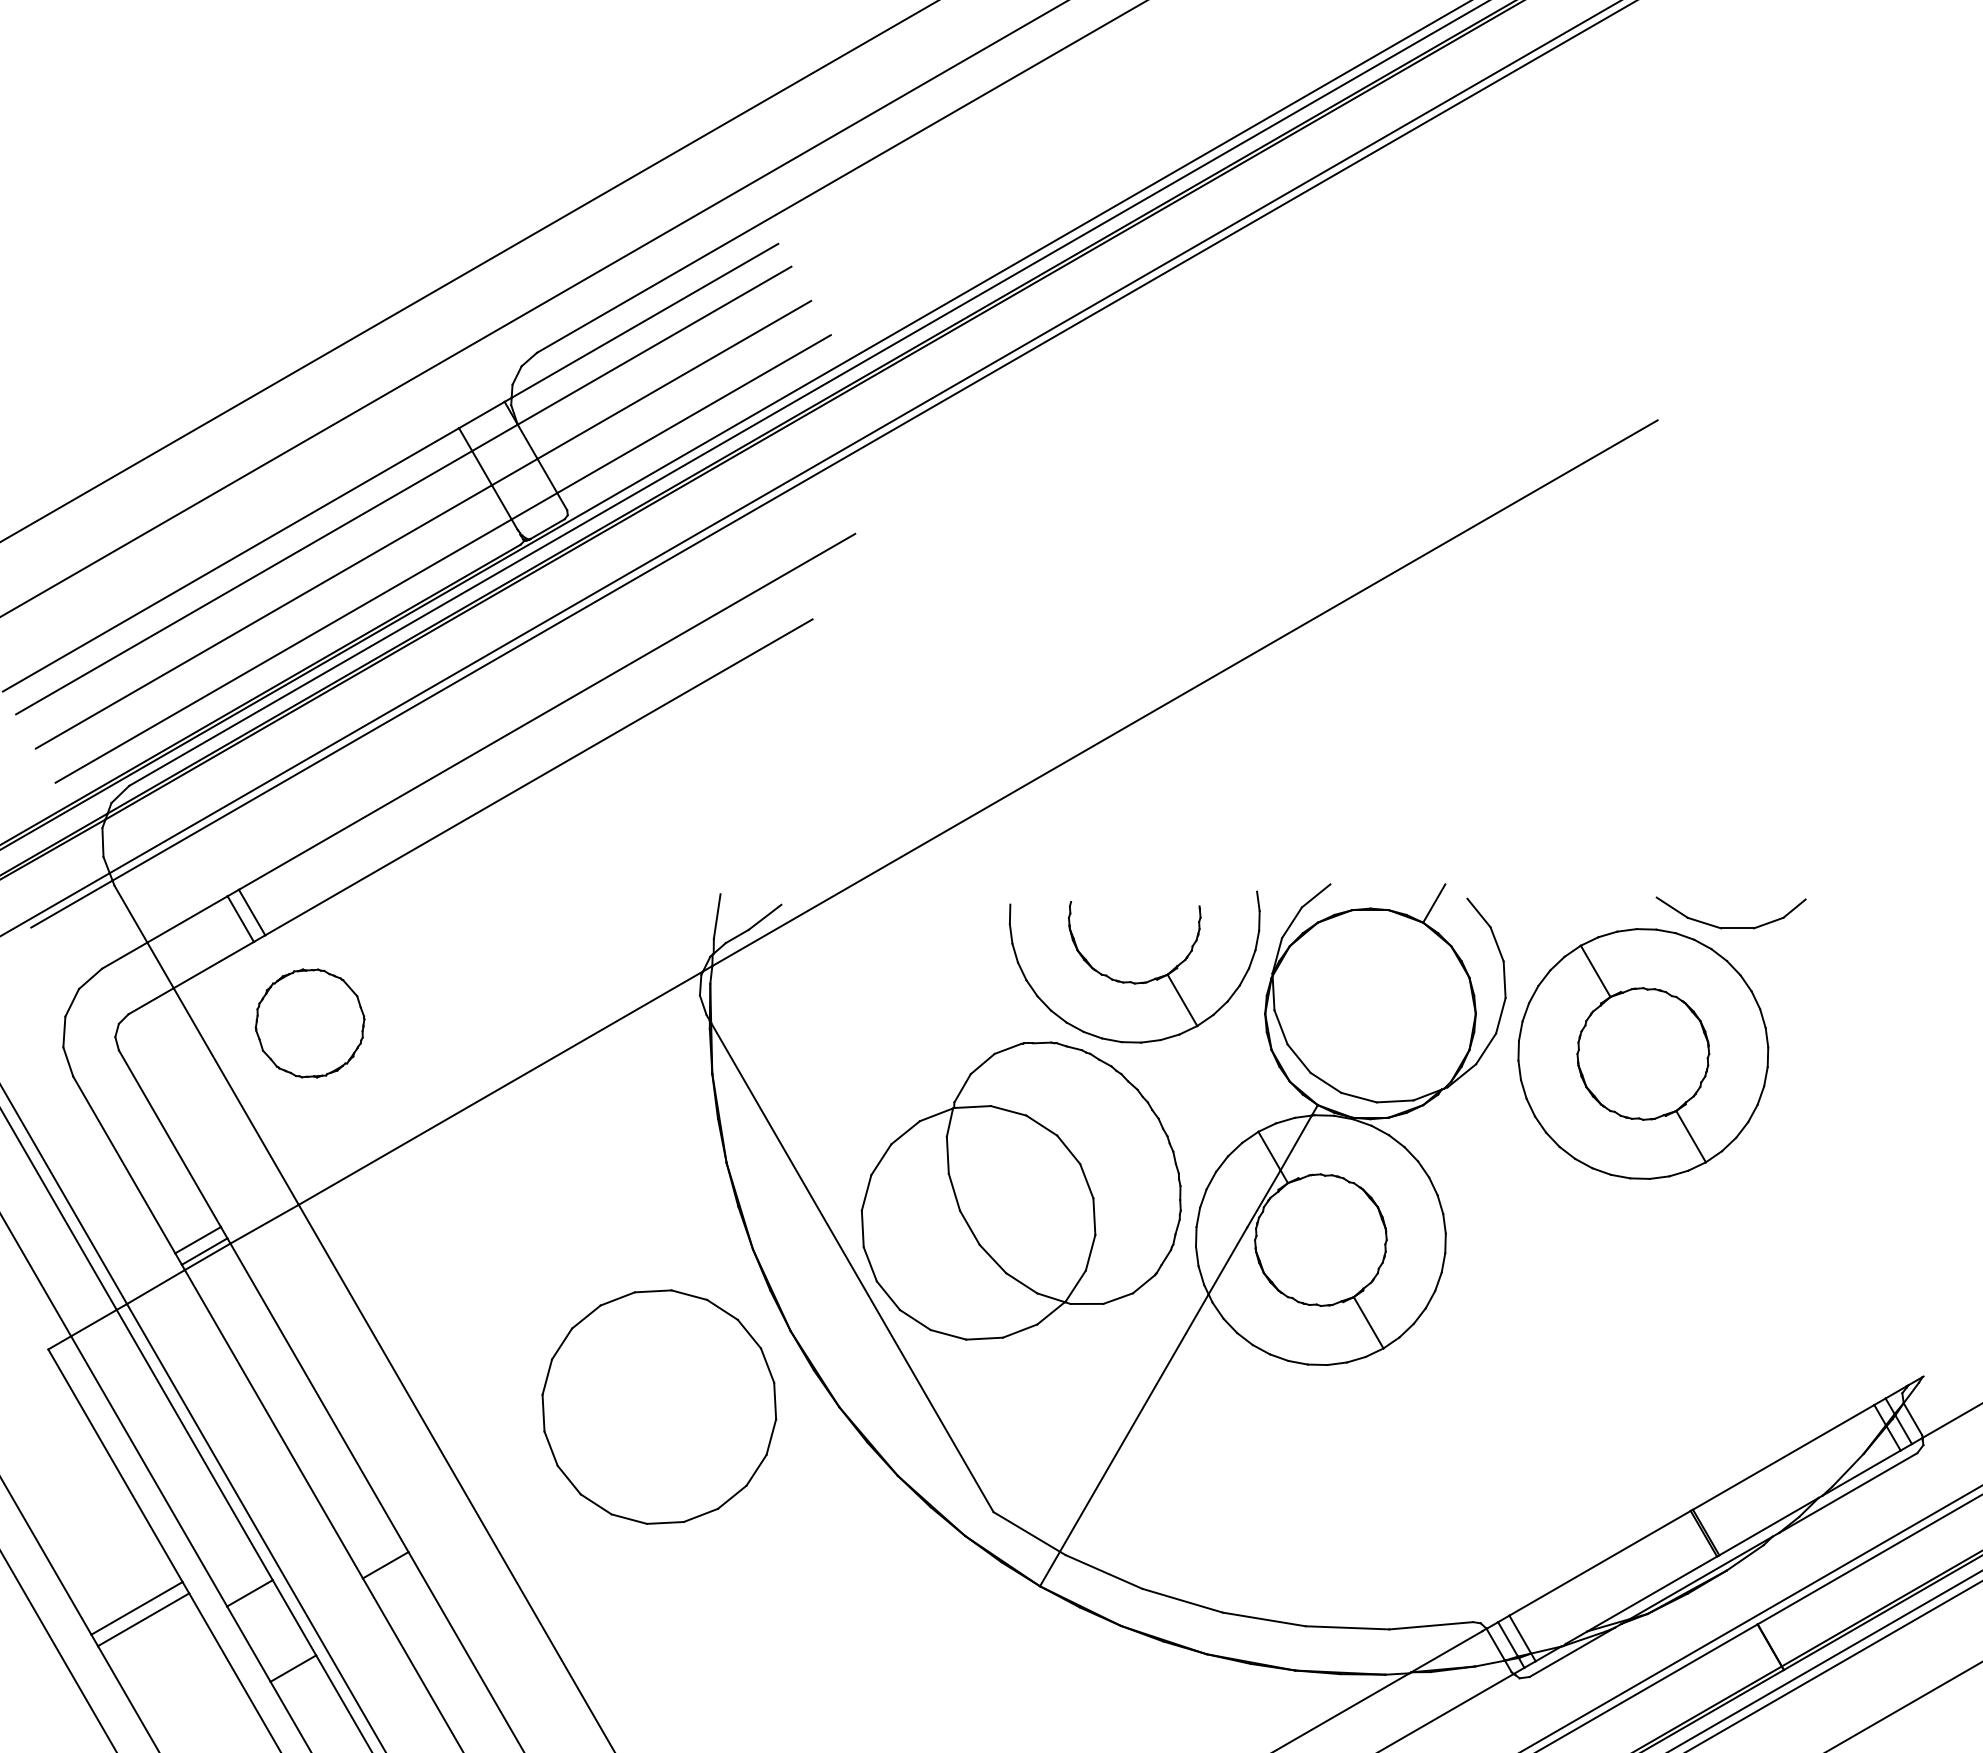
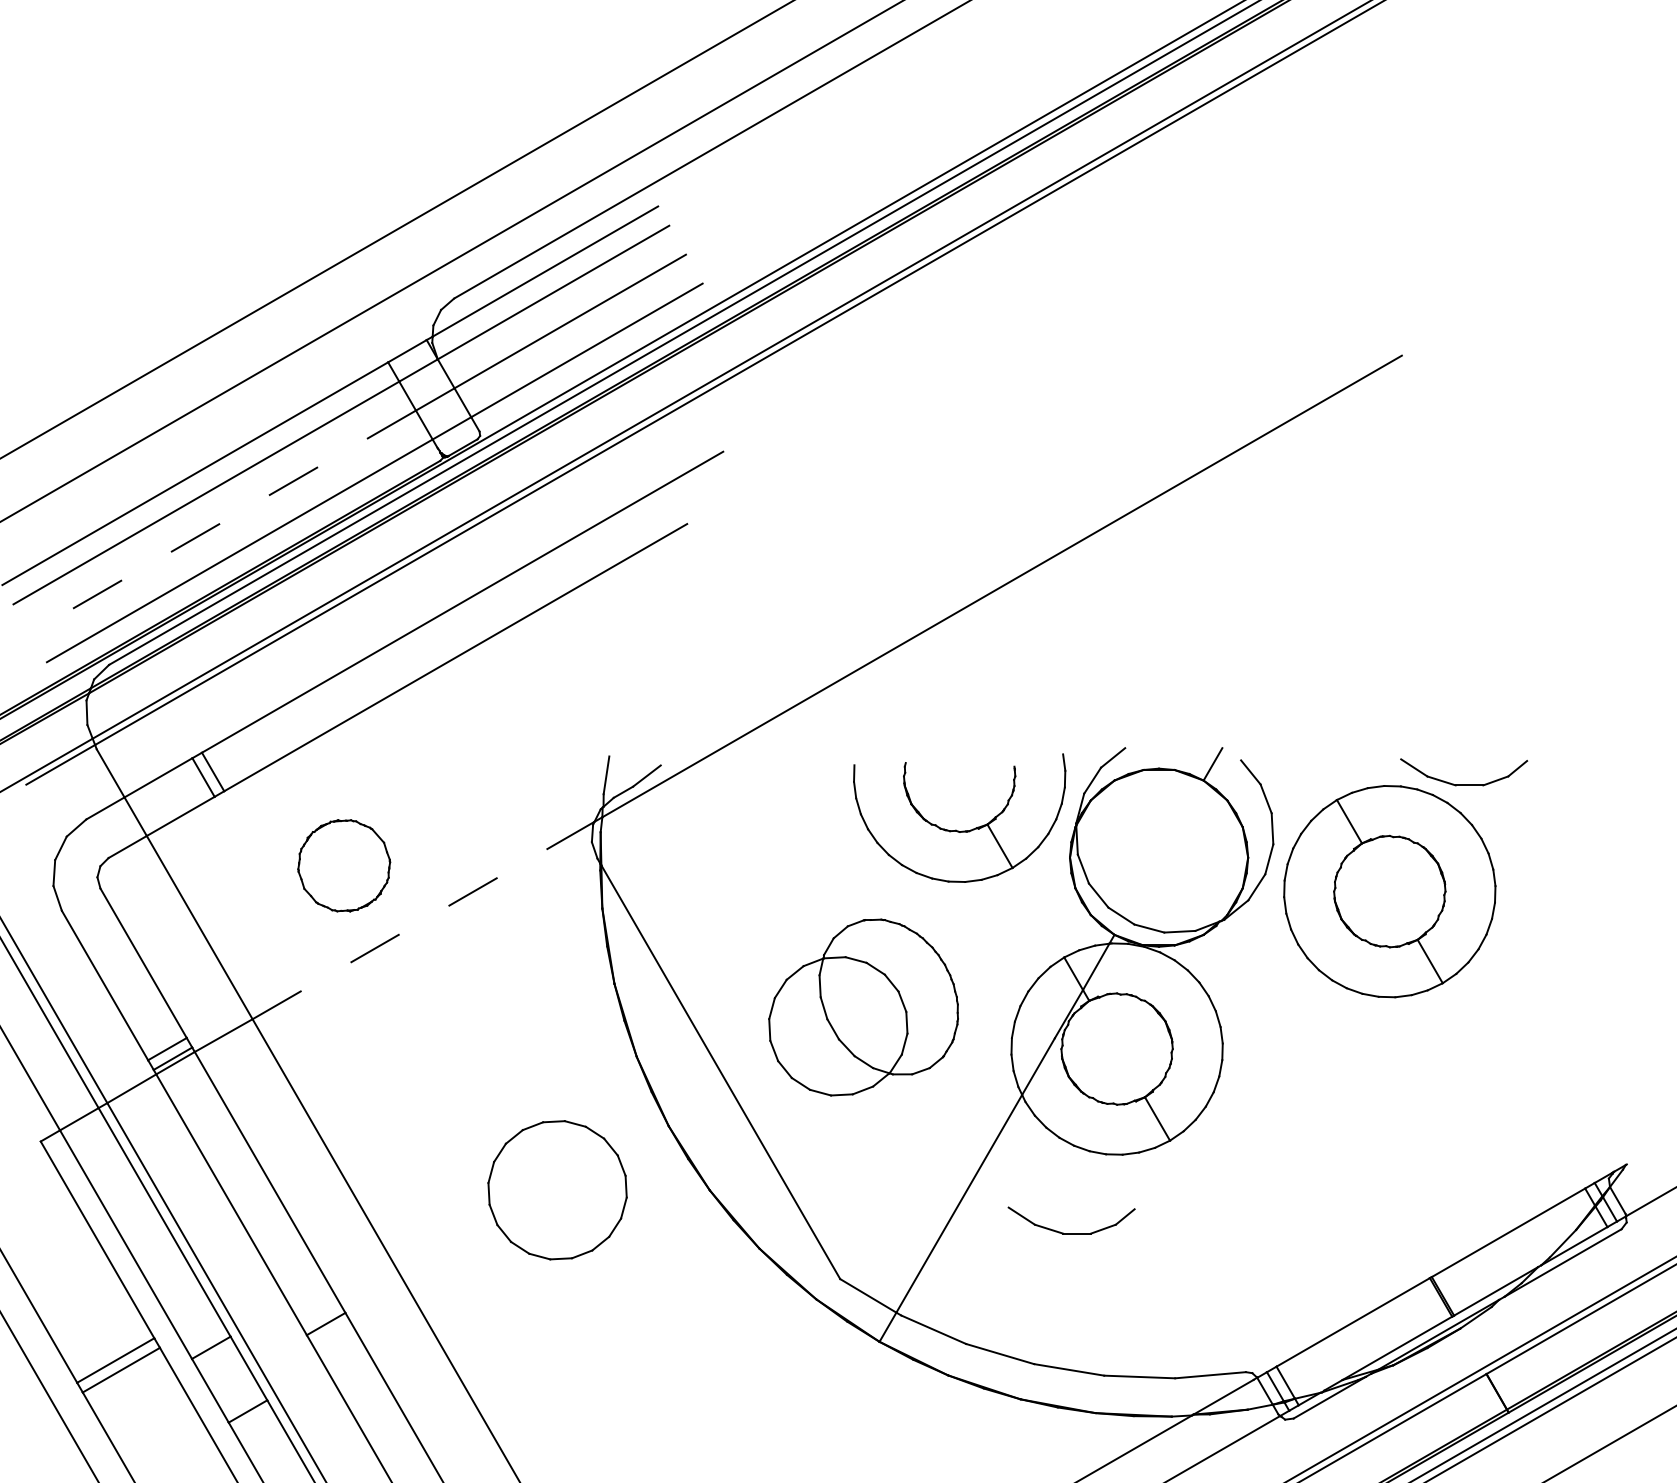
line: (263, 617) -> (222, 522), solid -> dashed
part: (309, 1023) -> (343, 865), moved
line: (501, 1087) -> (424, 919), solid -> dashed
part: (1020, 1190) -> (863, 1007), size x0.7
part: (659, 1406) -> (557, 1189), size x0.7
part: (1266, 1457) -> (1071, 1232), added

